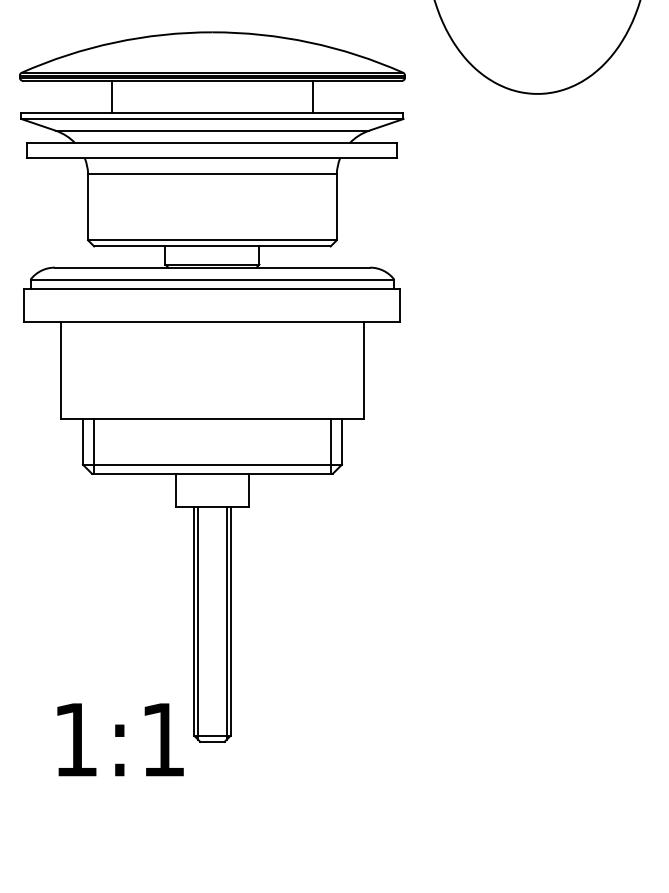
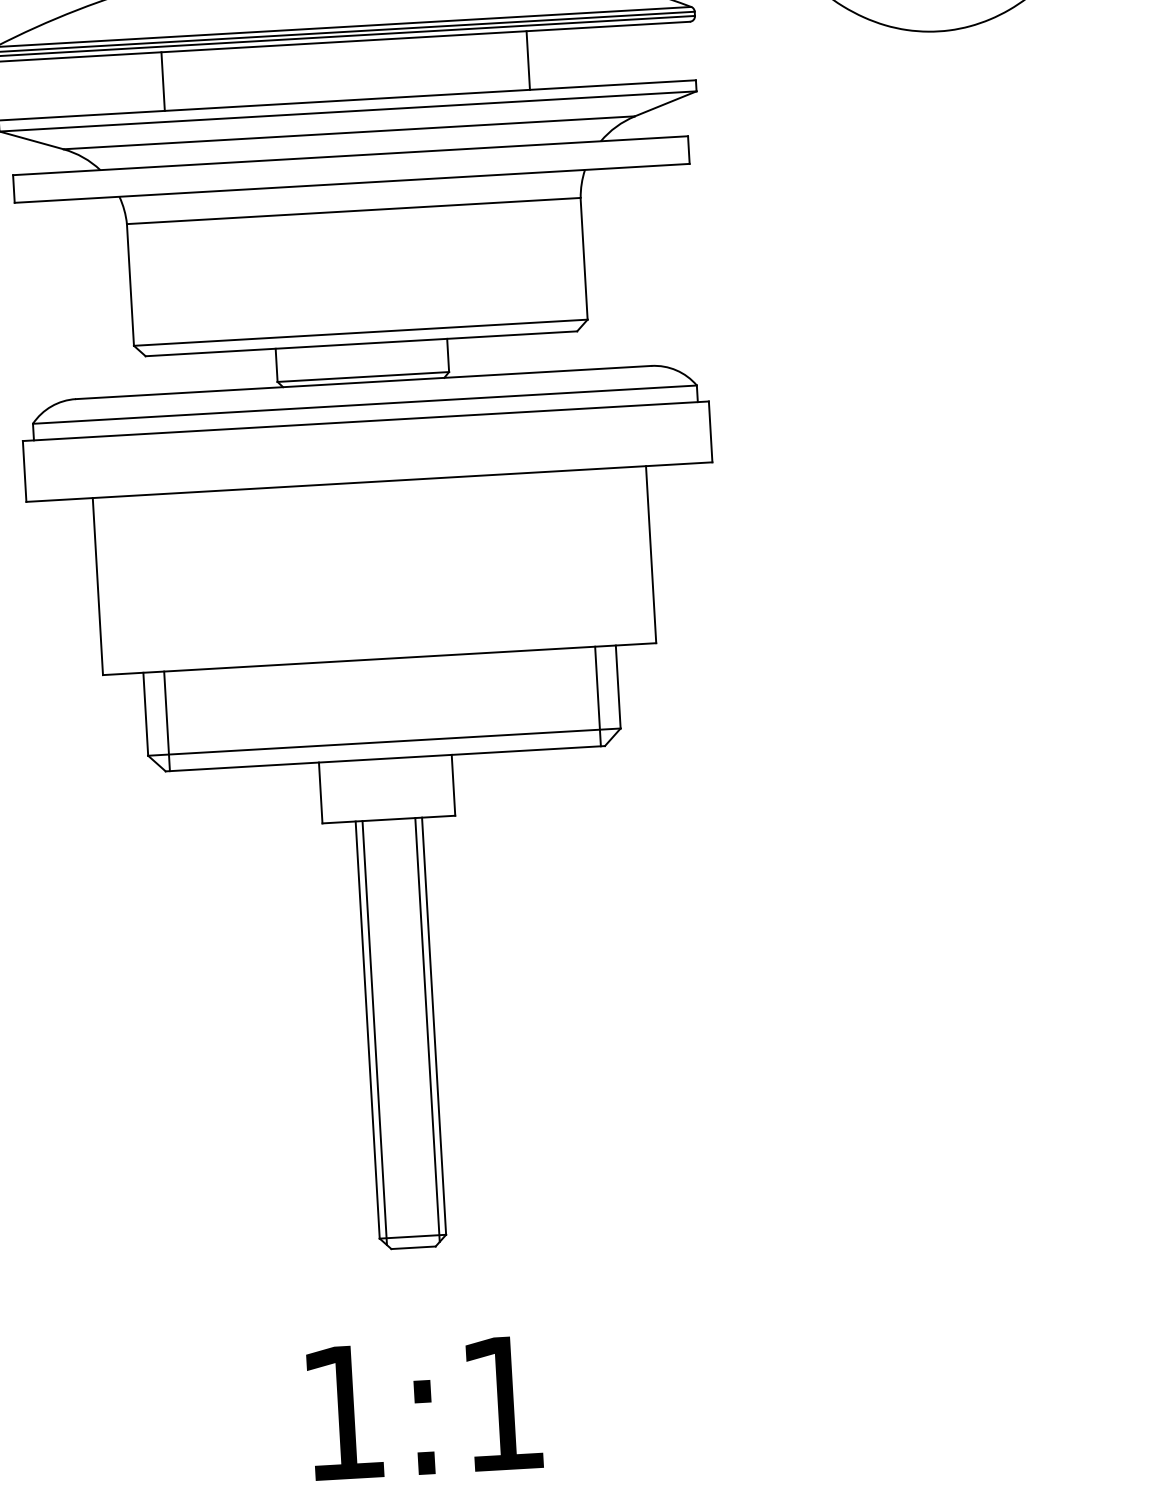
text: (120, 739) -> (424, 1407), moved

